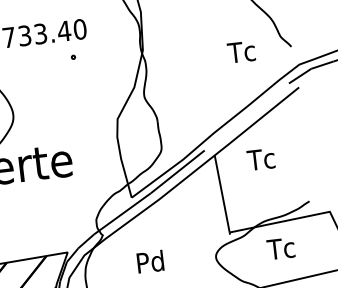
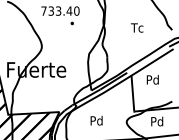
text: (242, 51) -> (137, 27), moved
text: (261, 158) -> (152, 79), Tc -> Pd
text: (280, 248) -> (156, 121), Tc -> Pd

